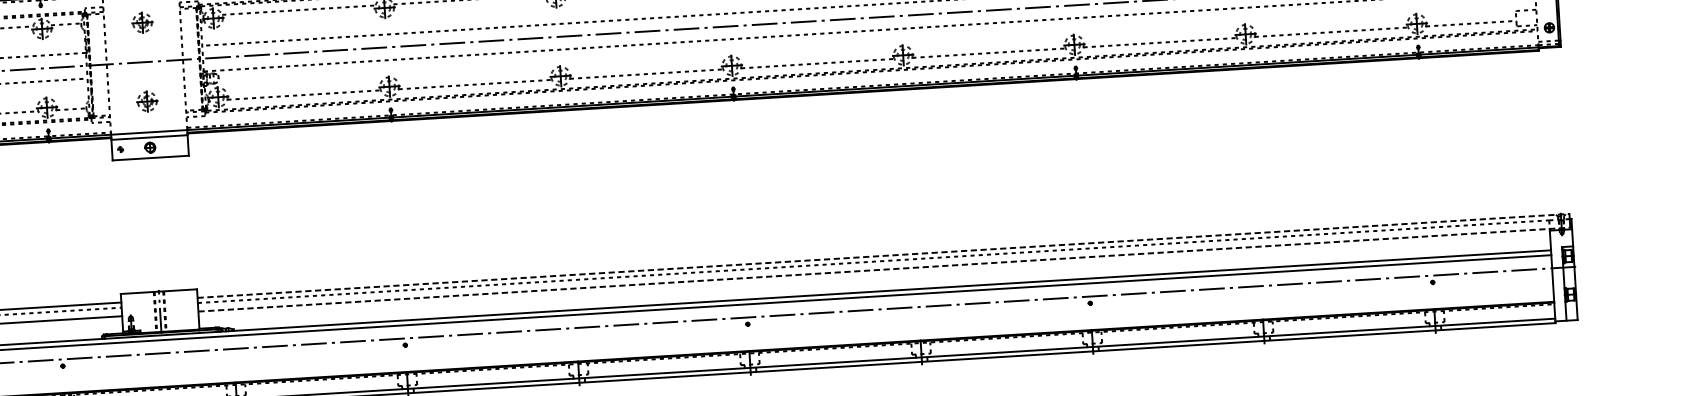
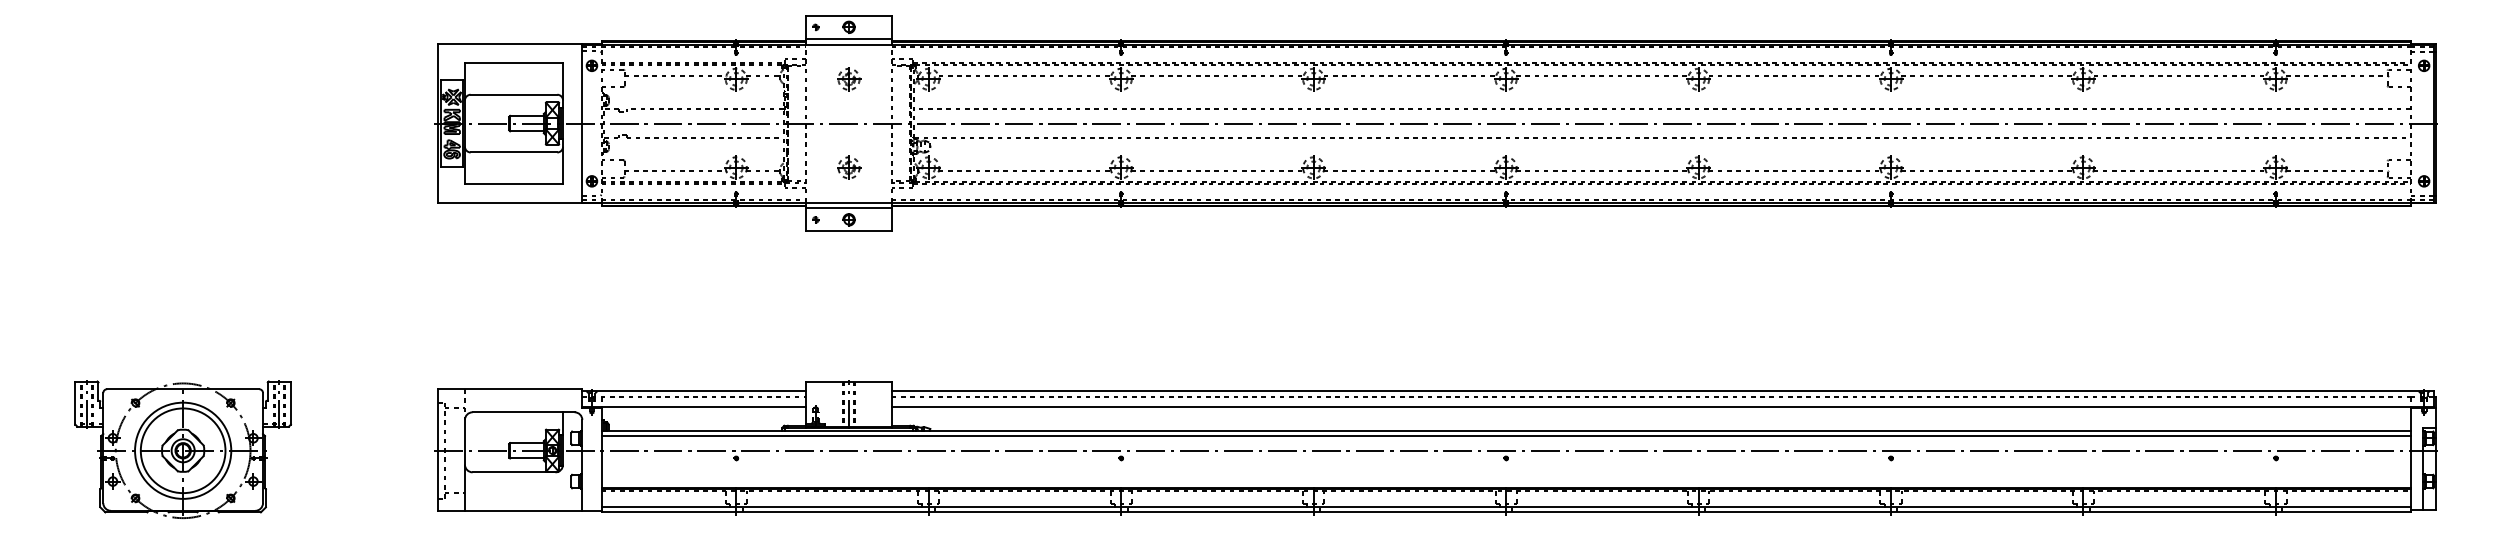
line: (883, 256) -> (1662, 391), dashed -> solid
line: (884, 269) -> (1662, 406), dashed -> solid

